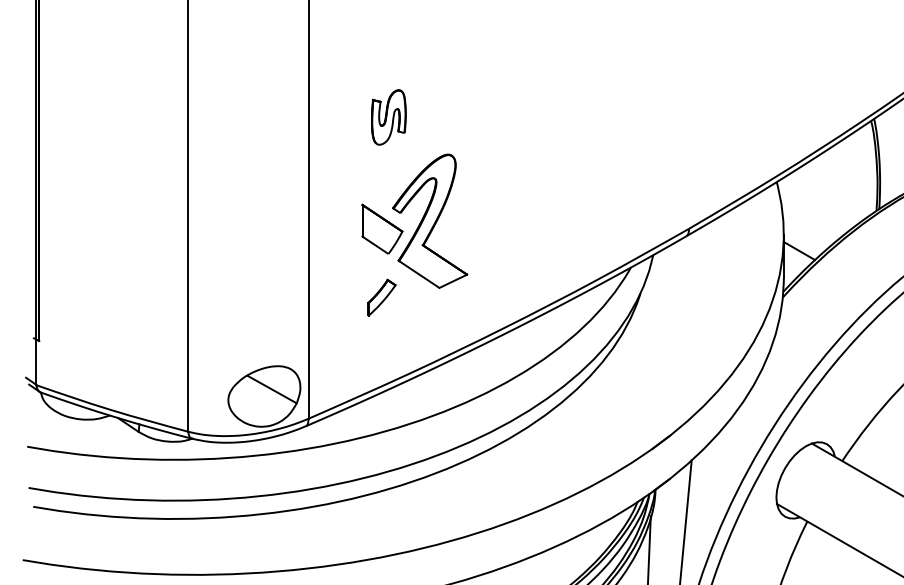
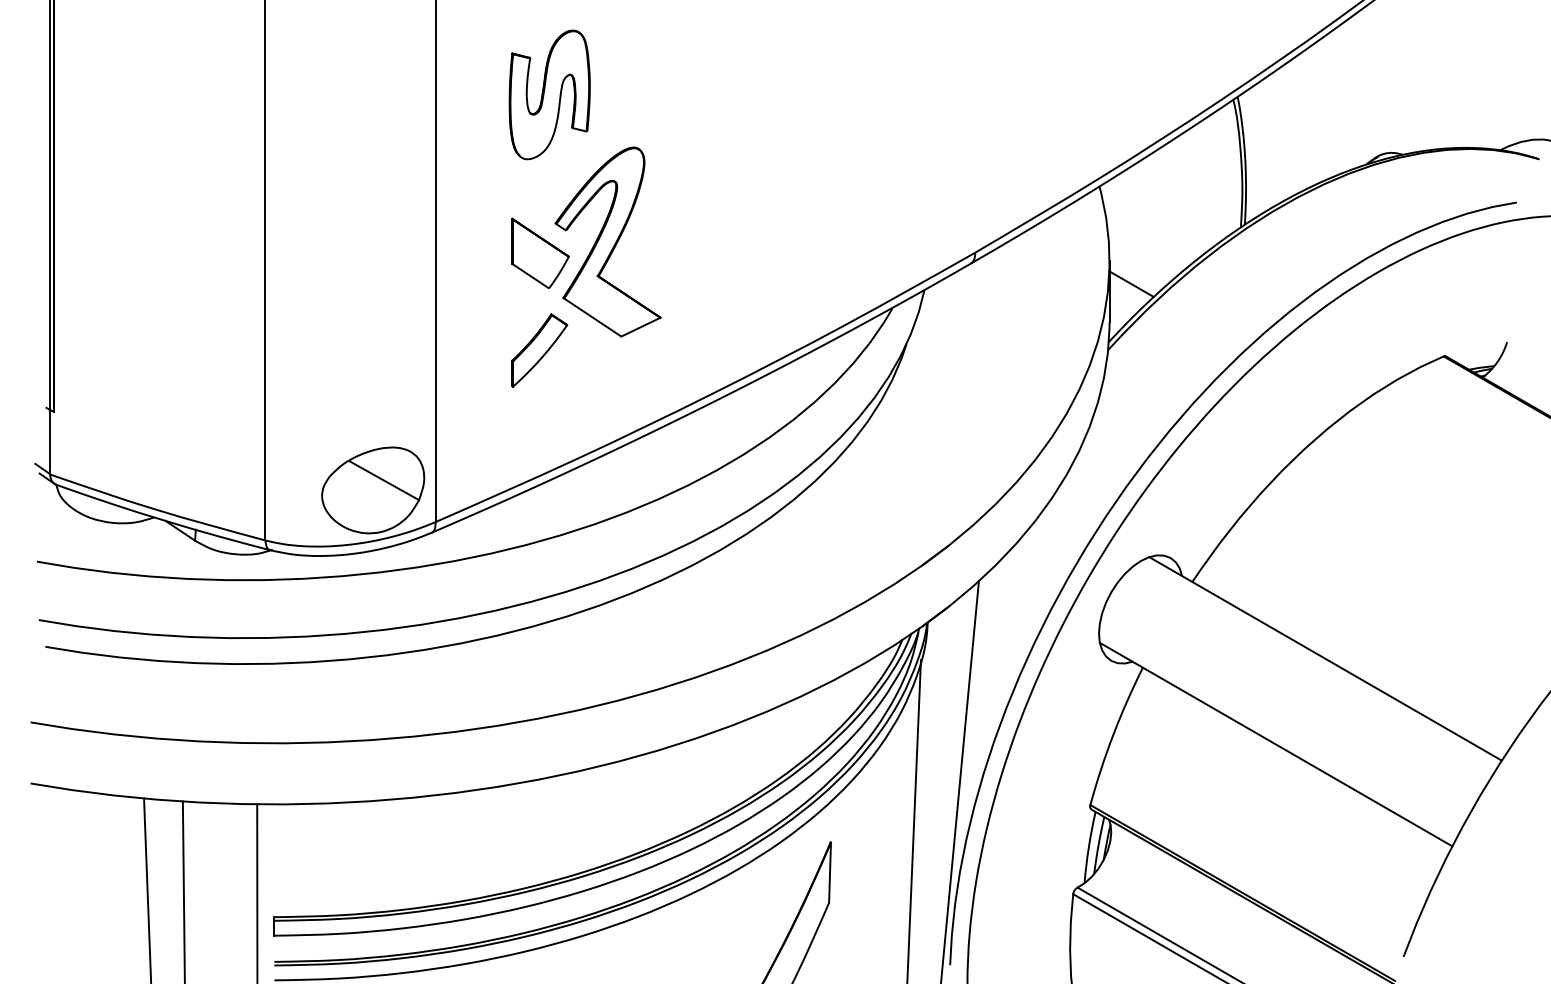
part: (388, 117) -> (549, 94), size x1.67
part: (381, 297) -> (539, 350), size x1.43

